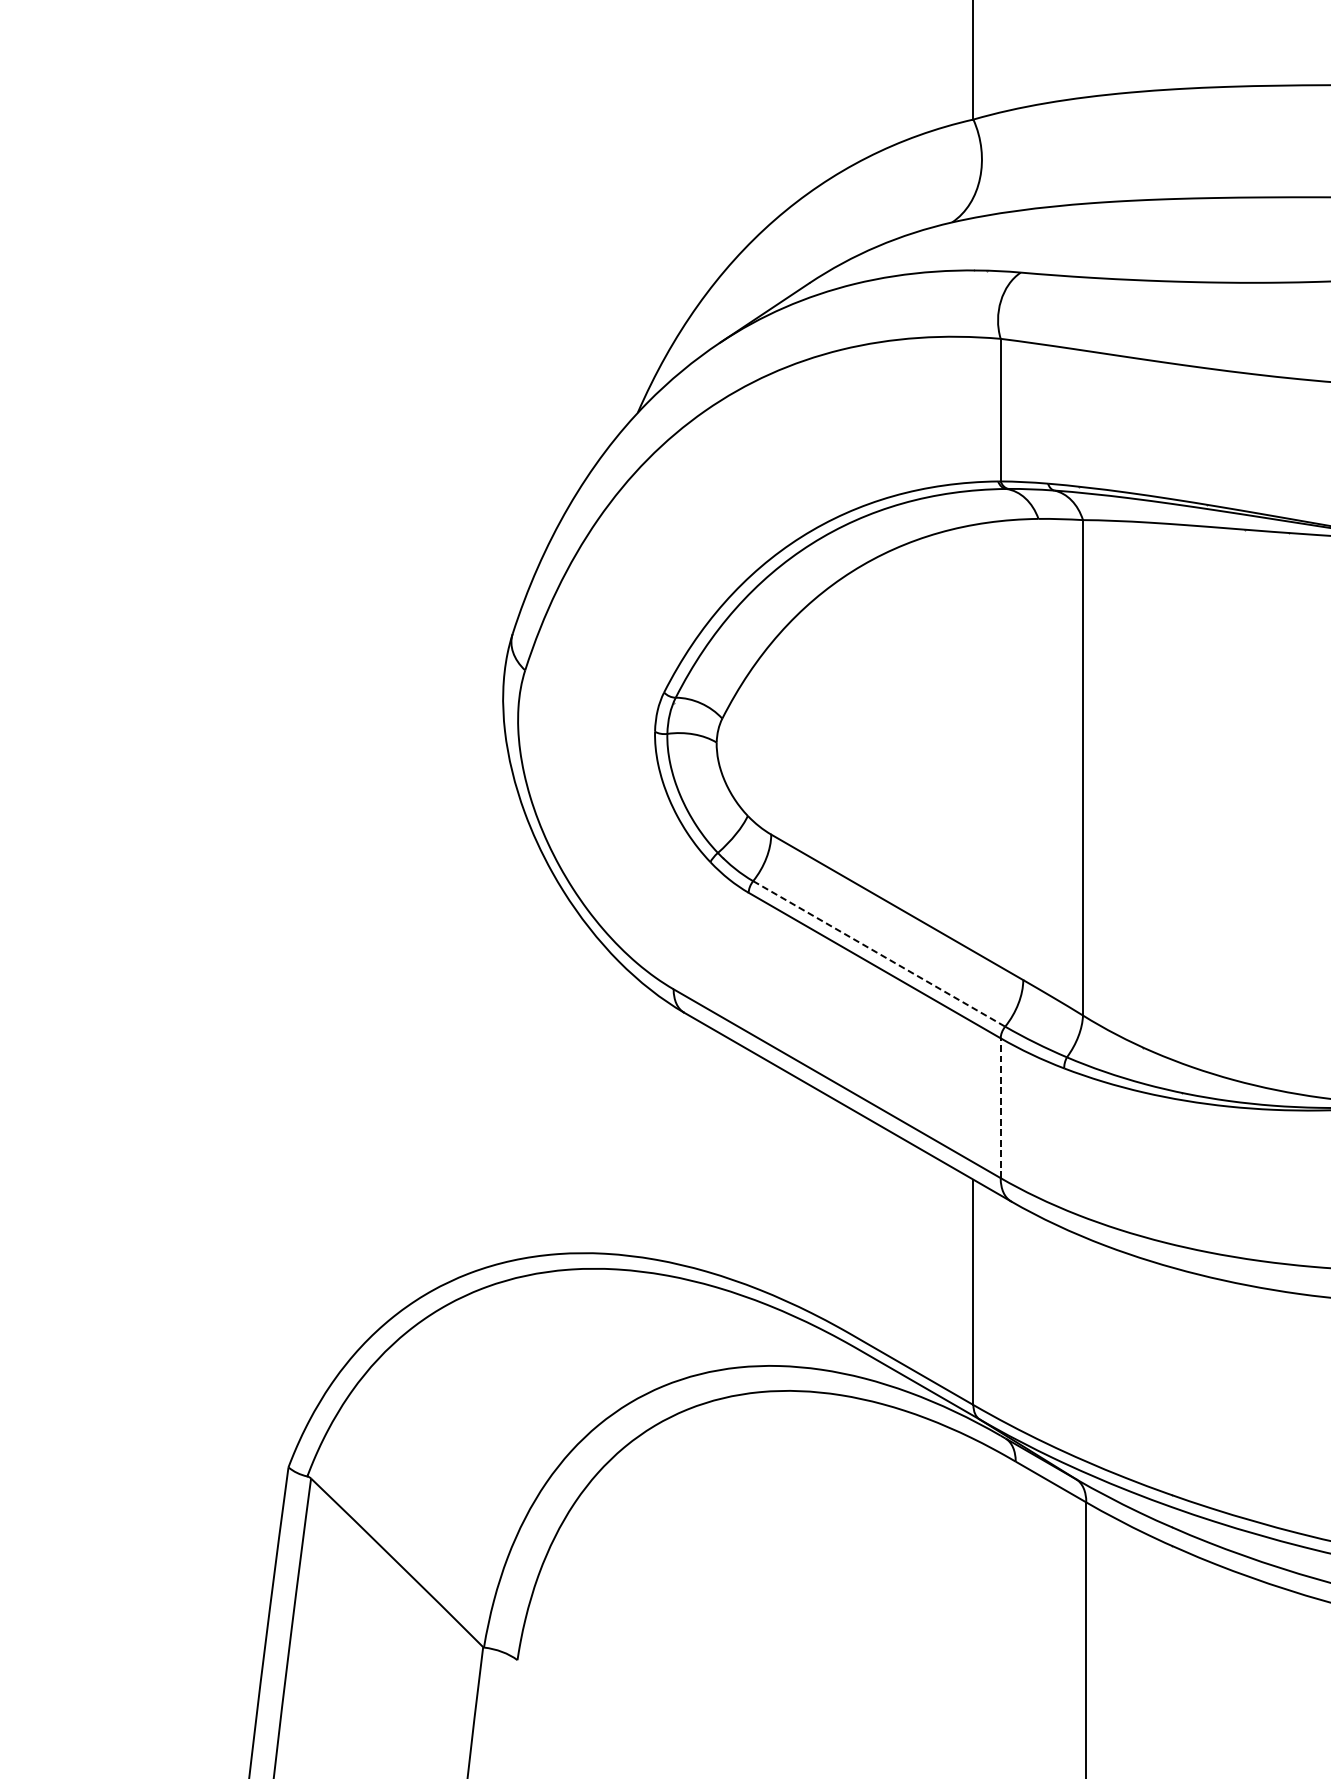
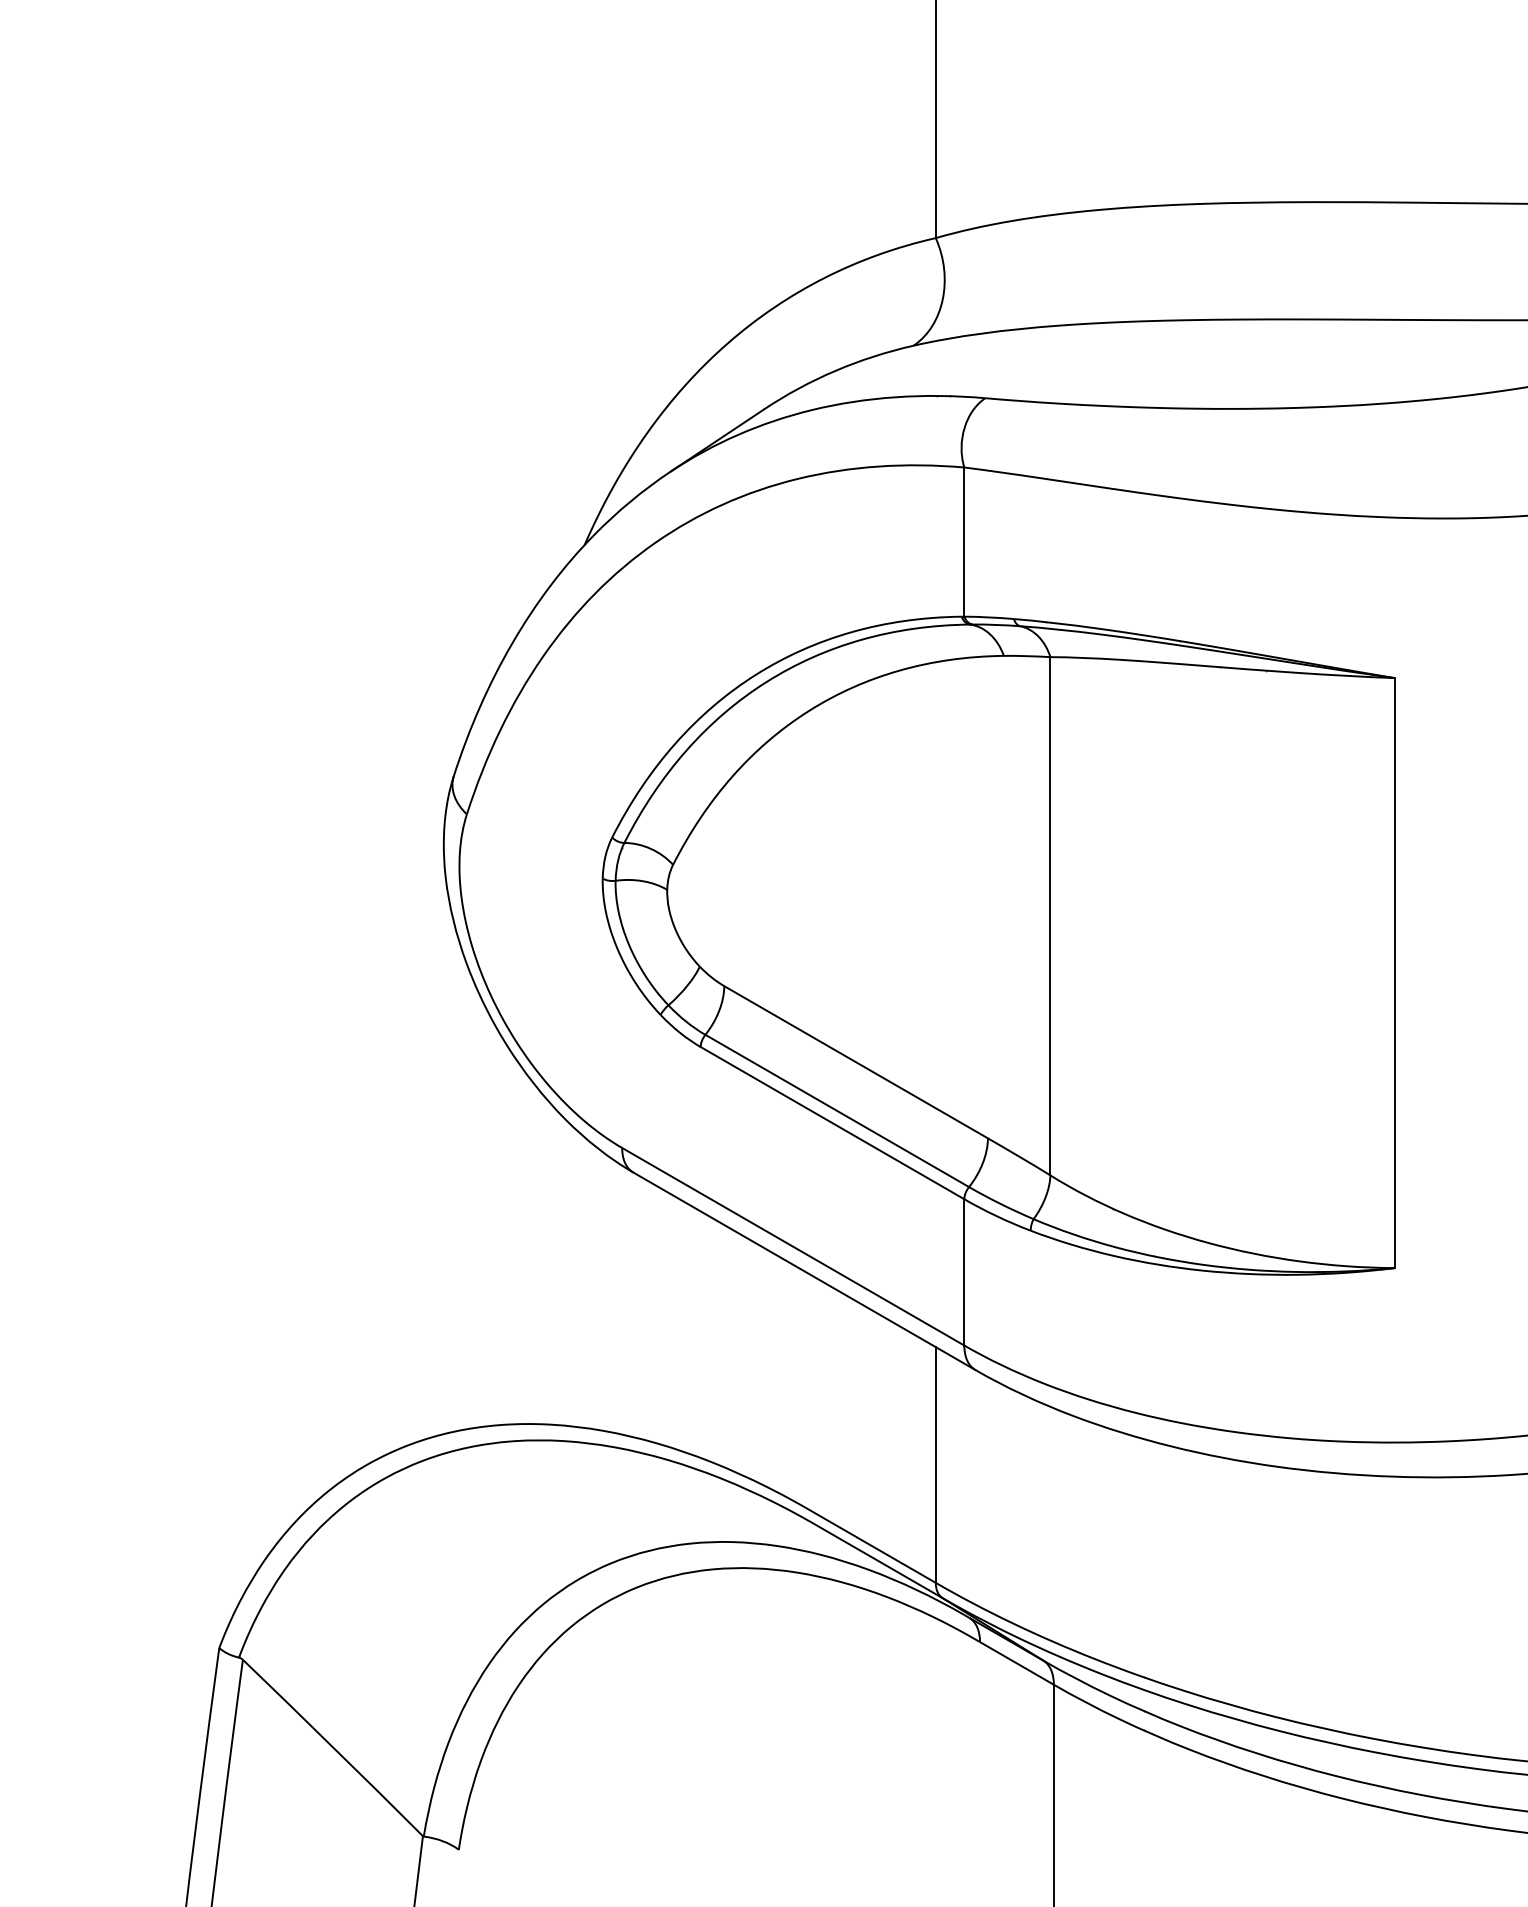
line: (879, 954) -> (837, 1111), dashed -> solid
line: (1000, 1107) -> (964, 1271), dashed -> solid

